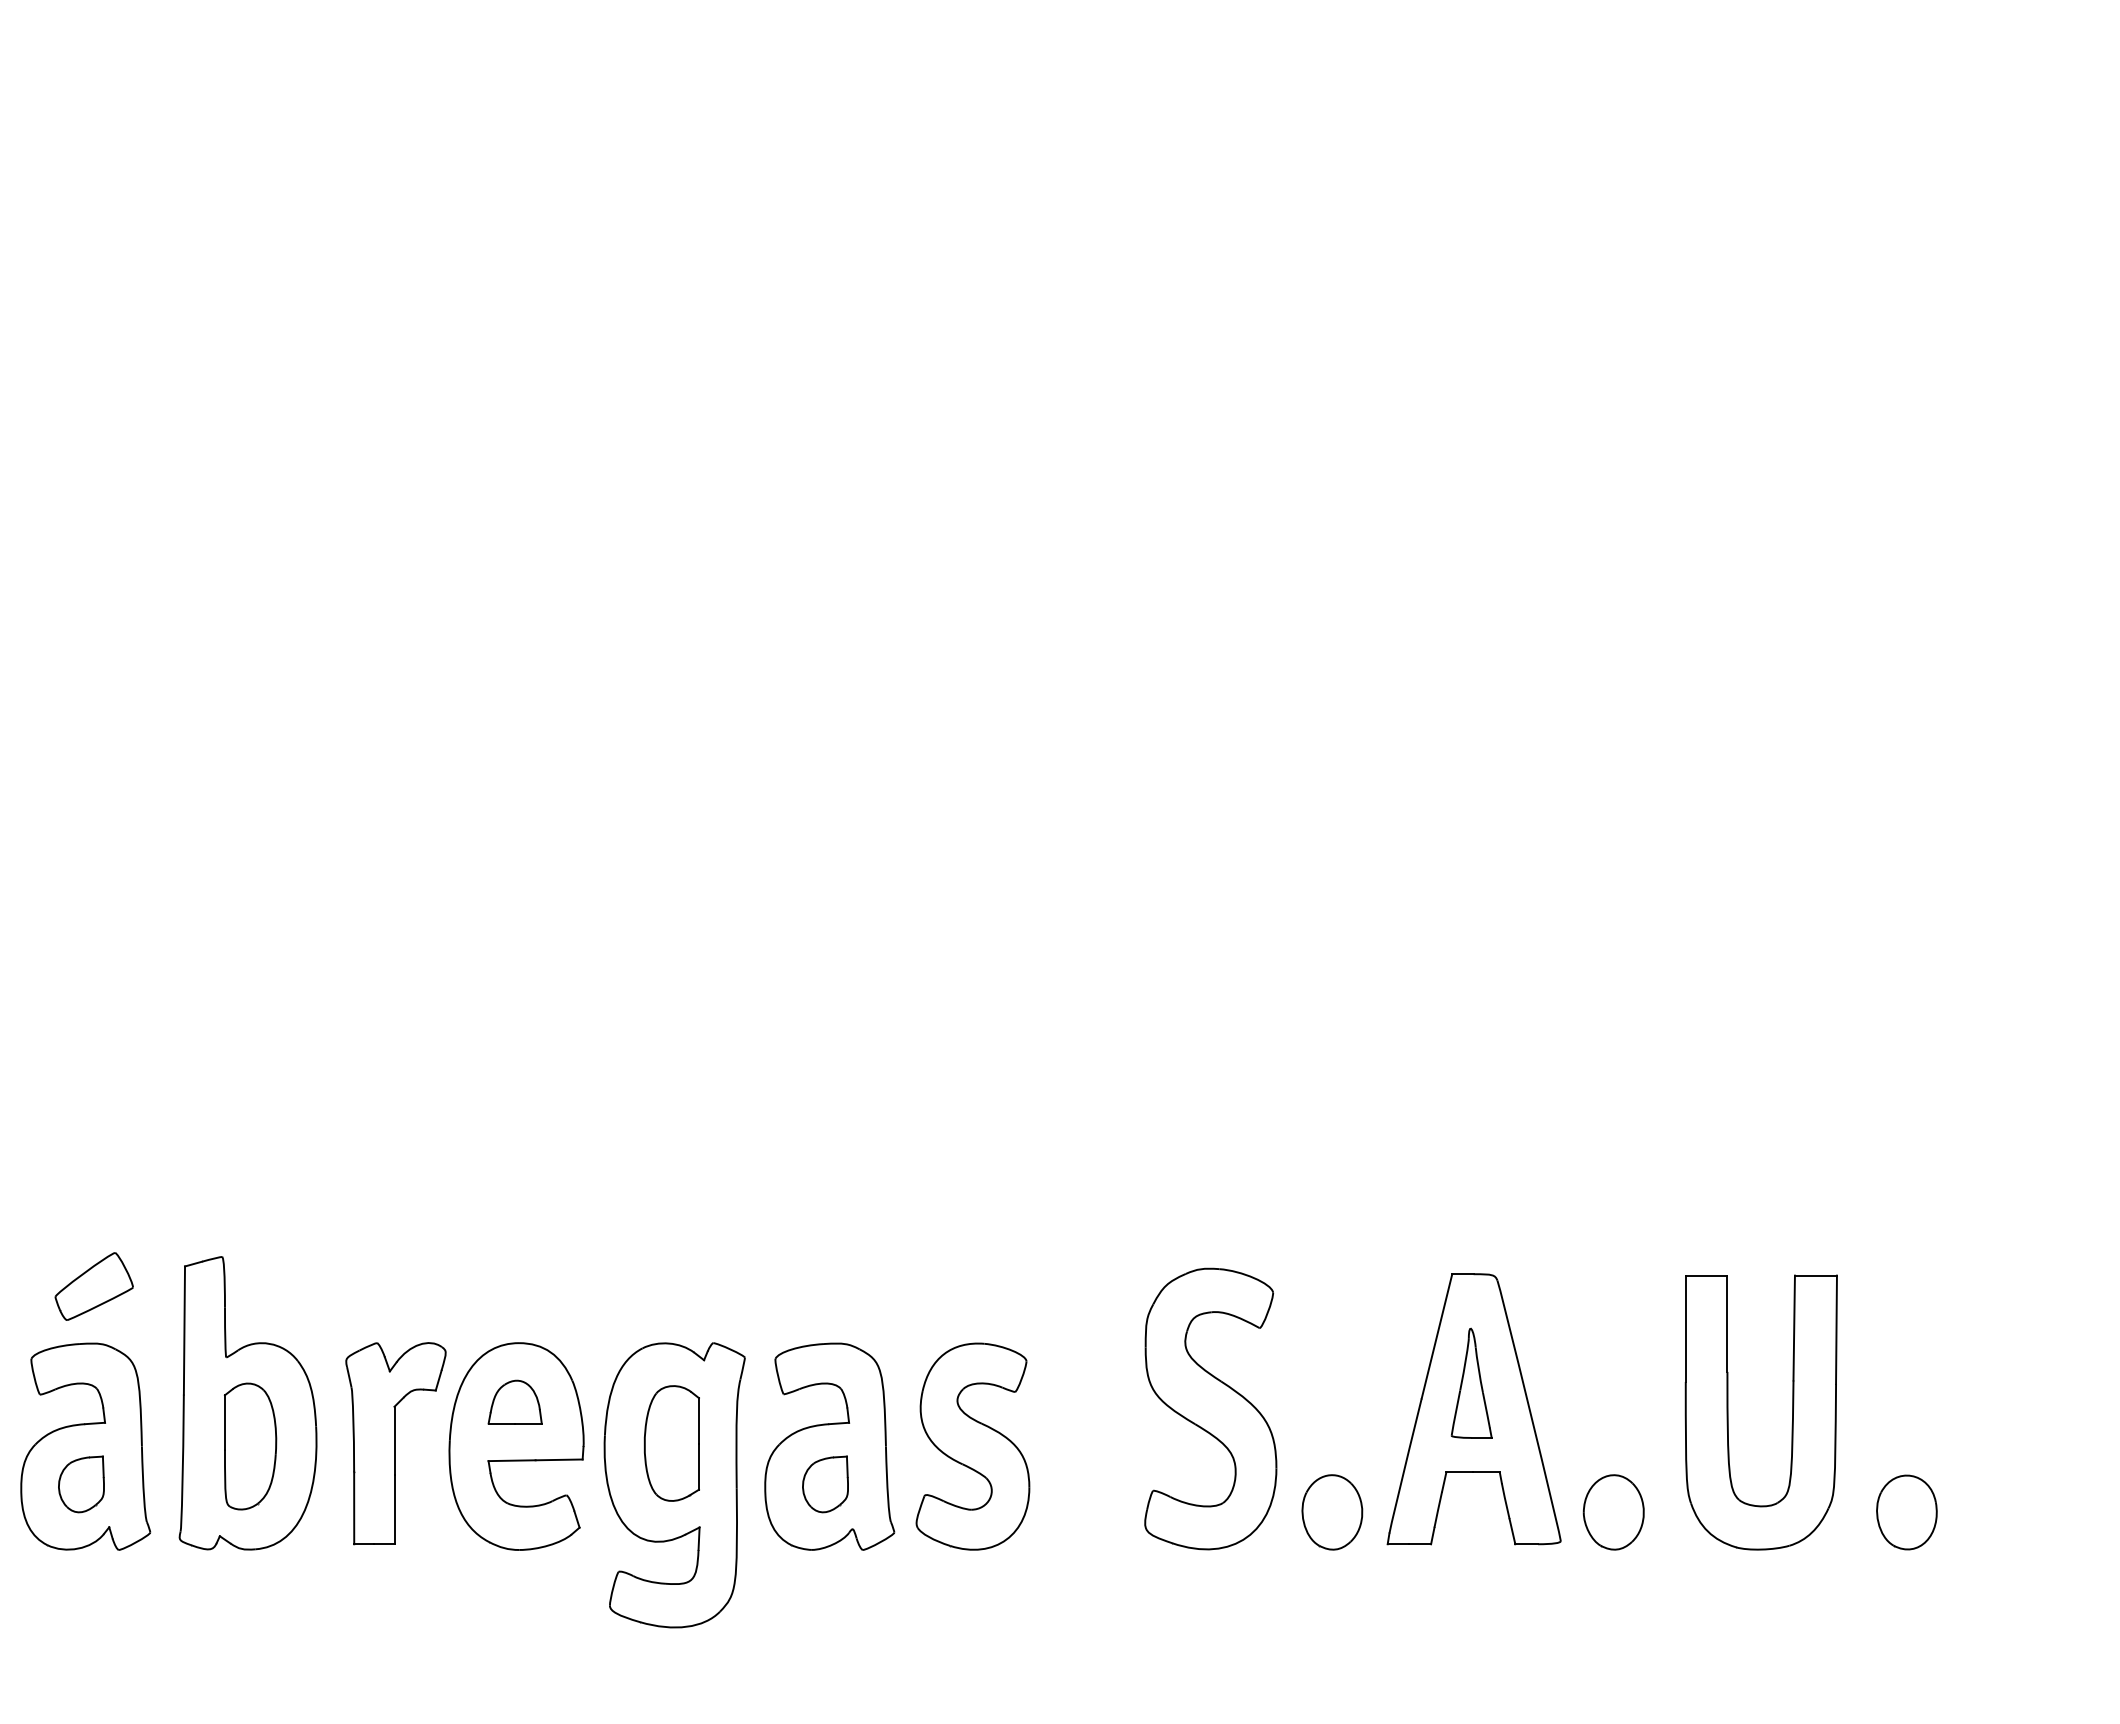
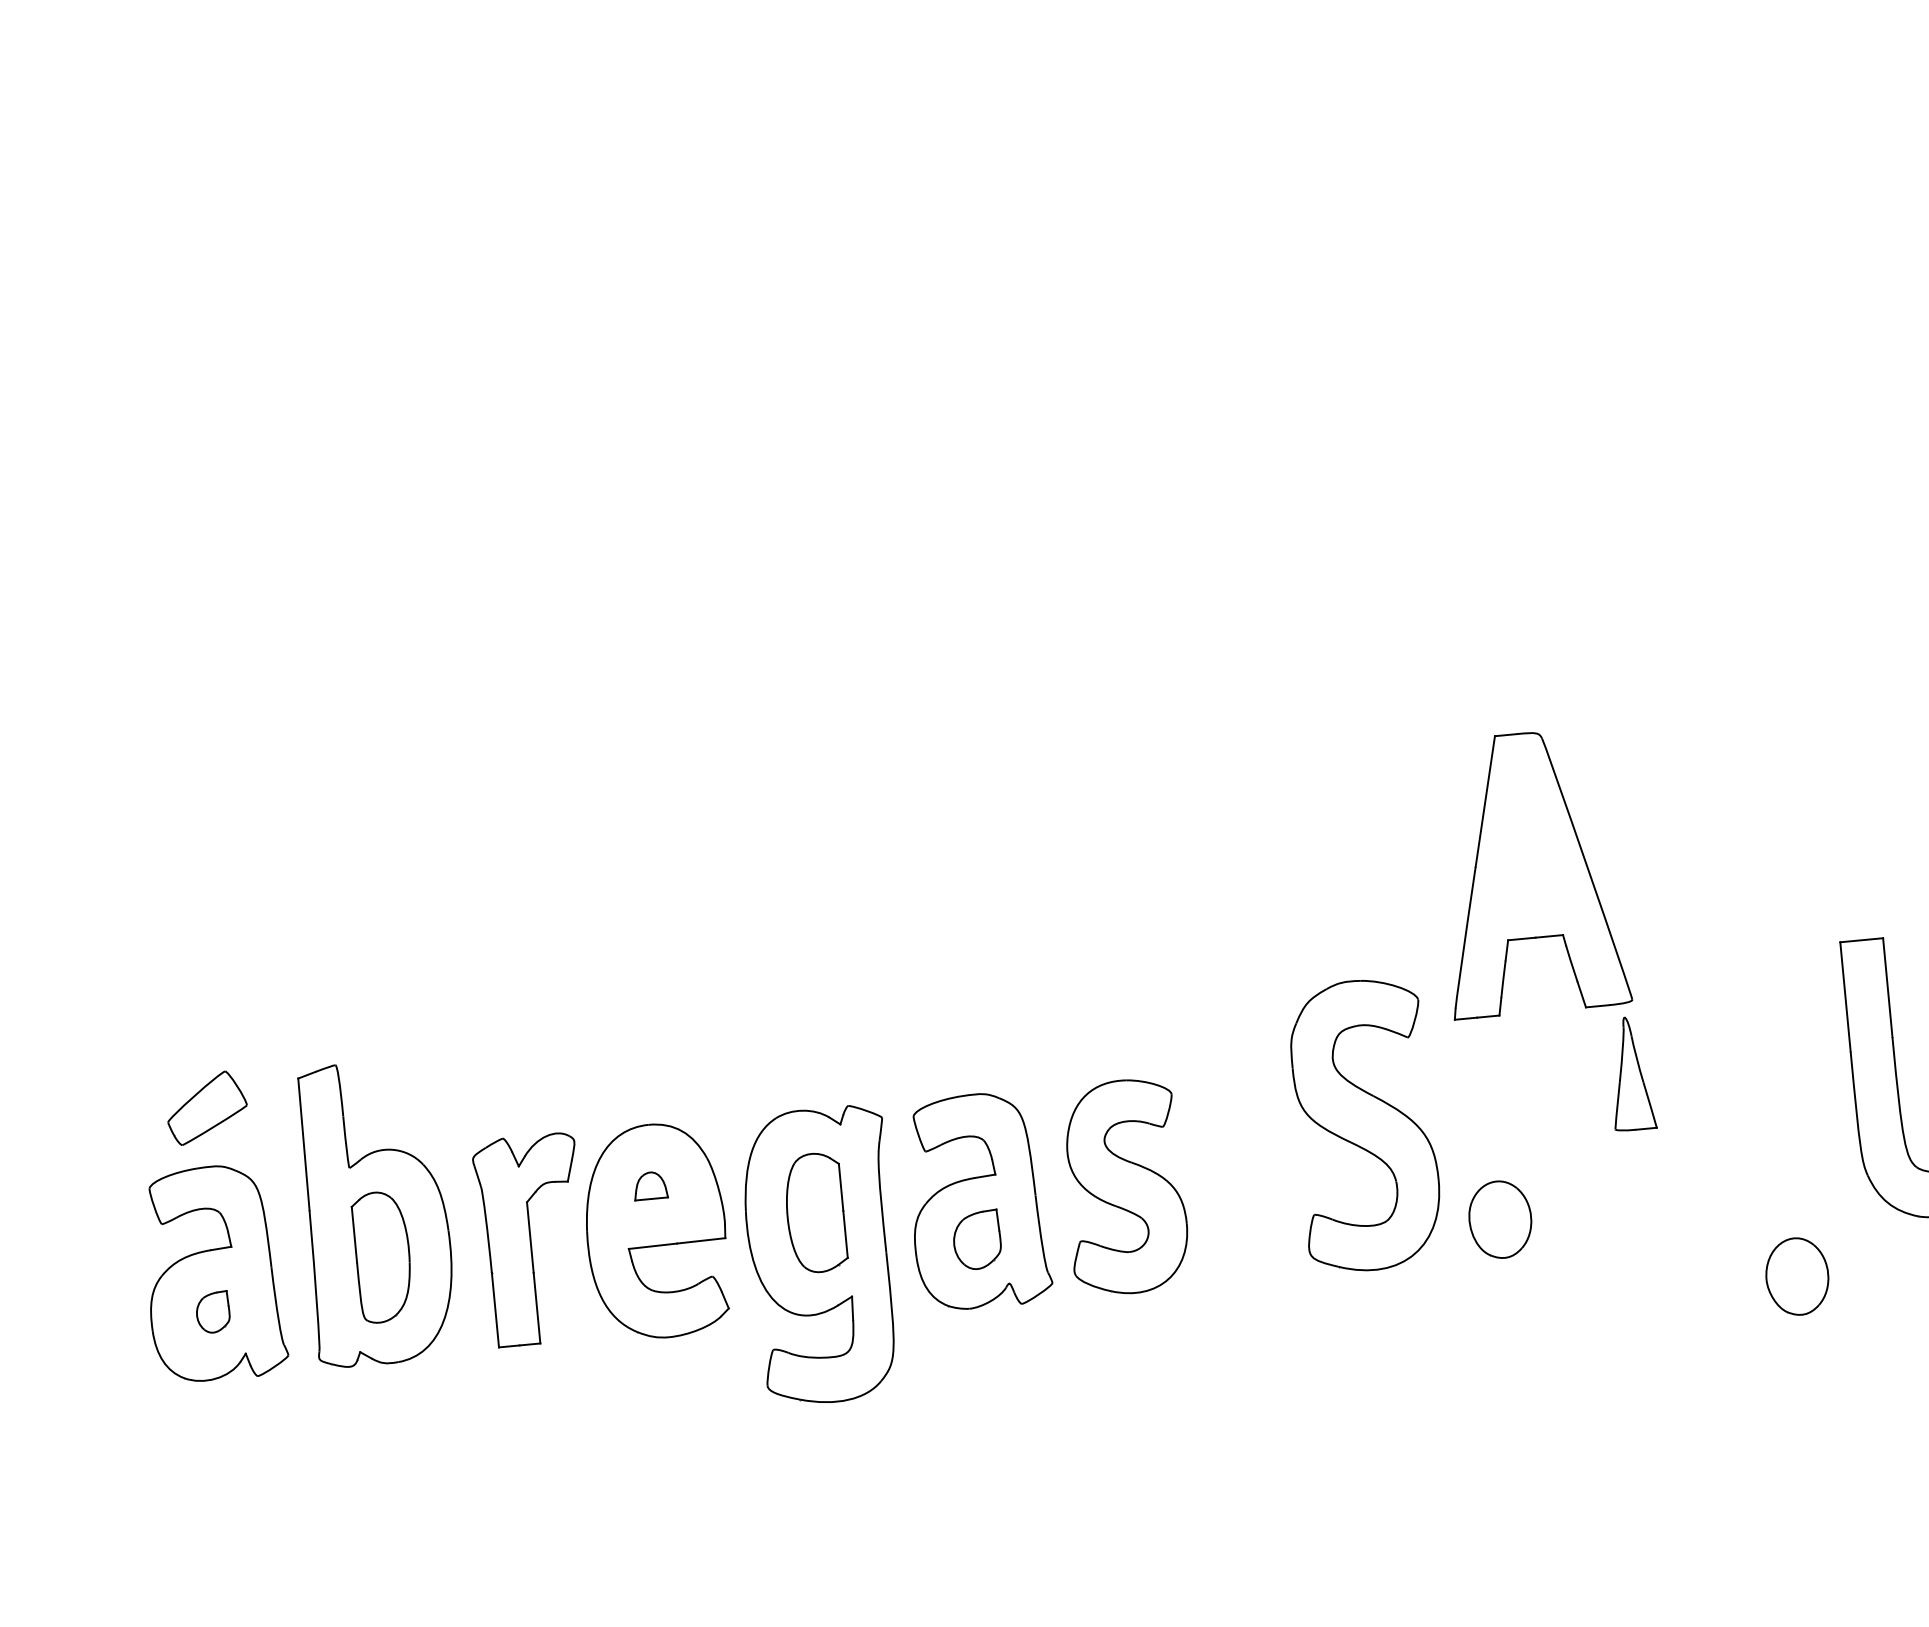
part: (514, 1401) -> (649, 1185), size x0.6
part: (1473, 1409) -> (1529, 873), moved
part: (81, 1484) -> (213, 1312), size x0.7
part: (1613, 1512) -> (1797, 1276), moved

